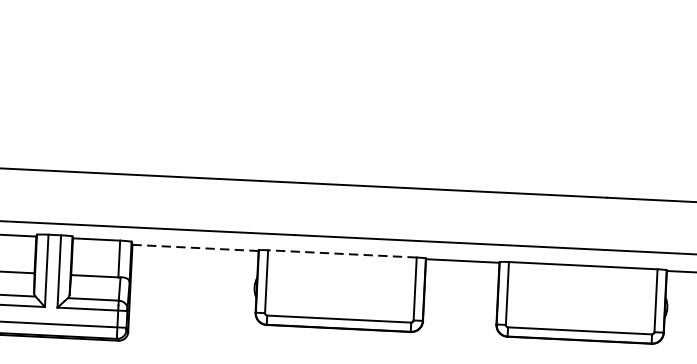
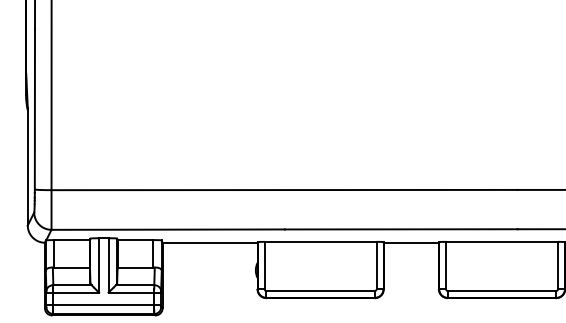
line: (196, 247) -> (210, 242), dashed -> solid
line: (342, 253) -> (320, 241), dashed -> solid

